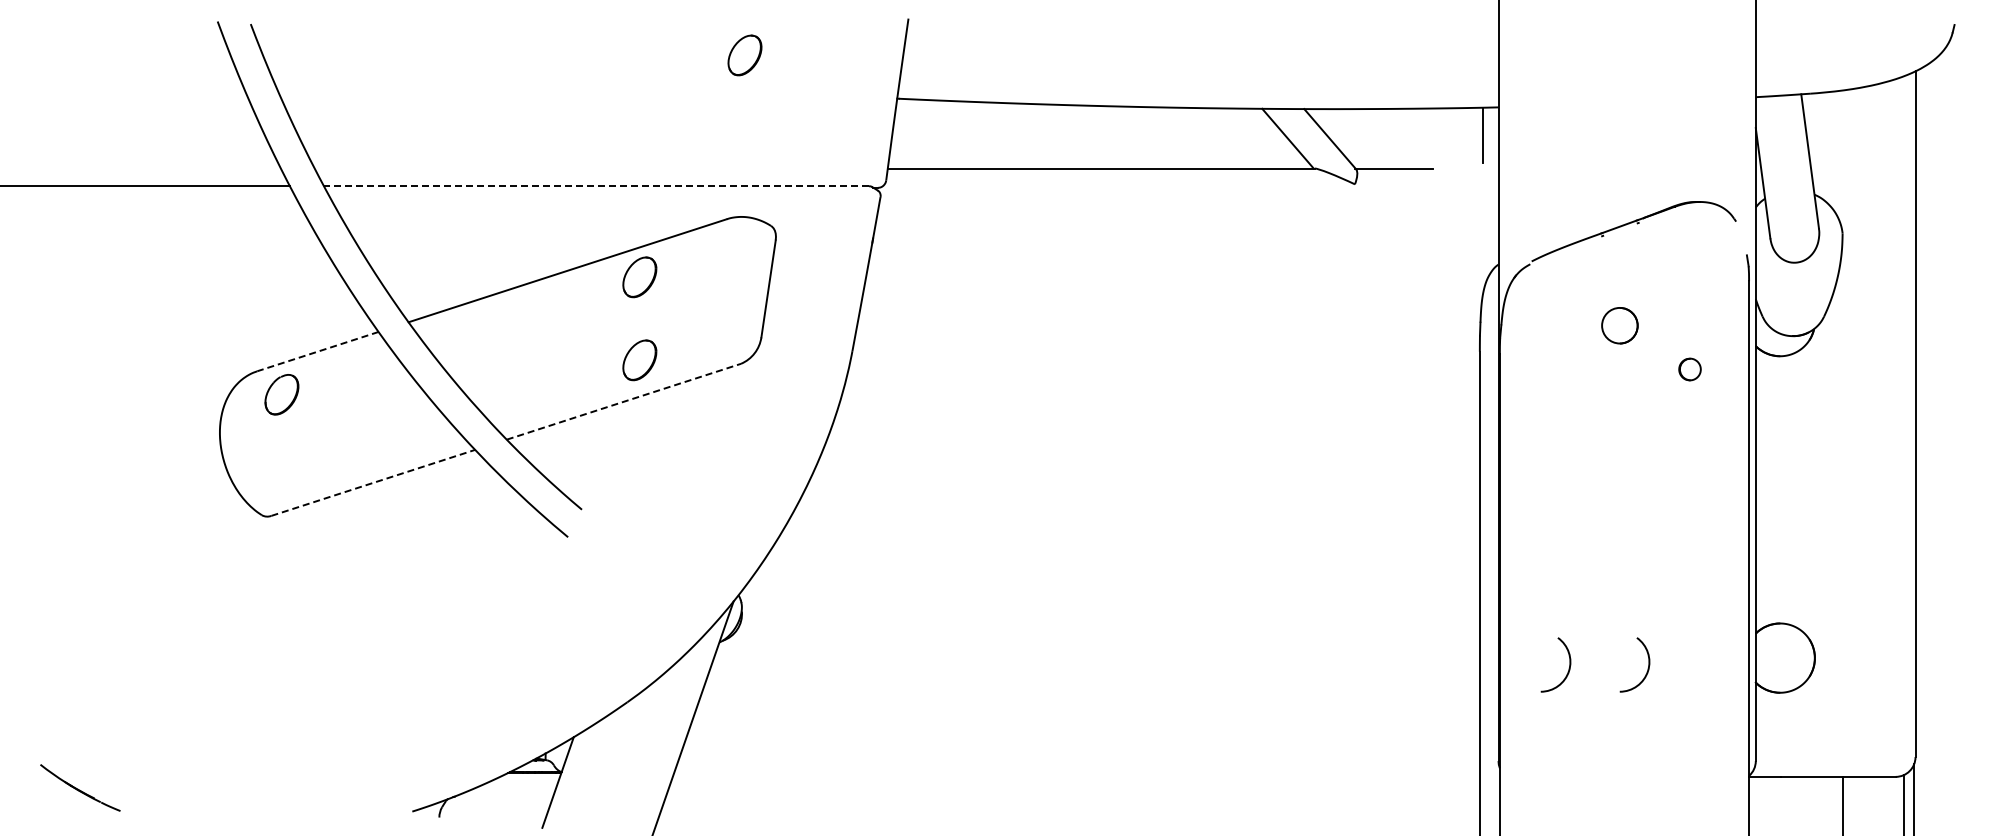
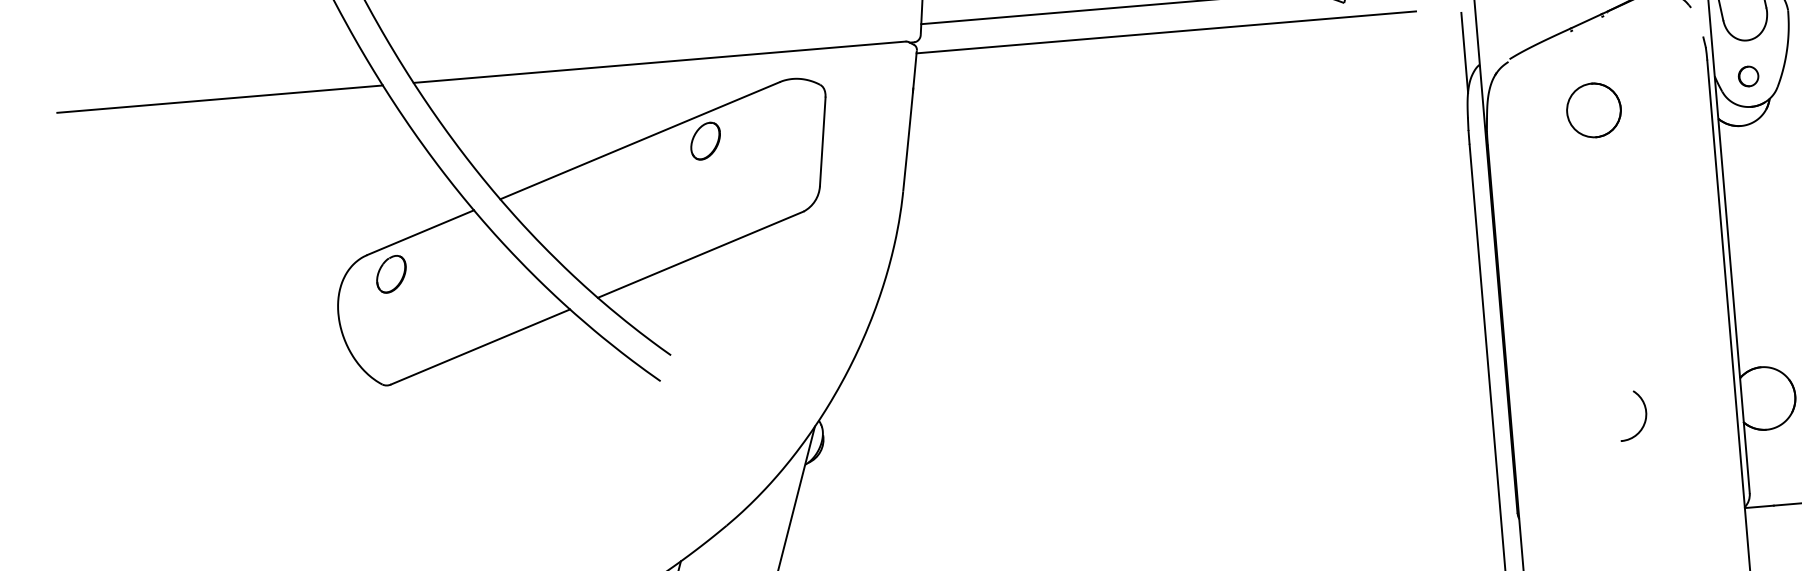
line: (596, 186) -> (659, 62), dashed -> solid
line: (1156, 200) -> (1166, 32), added
line: (1482, 250) -> (1464, 53), added
circle: (1619, 325) -> (1593, 110), size x1.67
line: (317, 351) -> (420, 232), dashed -> solid
part: (639, 360) -> (711, 216), removed
part: (1689, 369) -> (1748, 76), moved
line: (624, 401) -> (701, 254), dashed -> solid
line: (373, 482) -> (480, 346), dashed -> solid
part: (1568, 668) -> (1573, 423), removed

